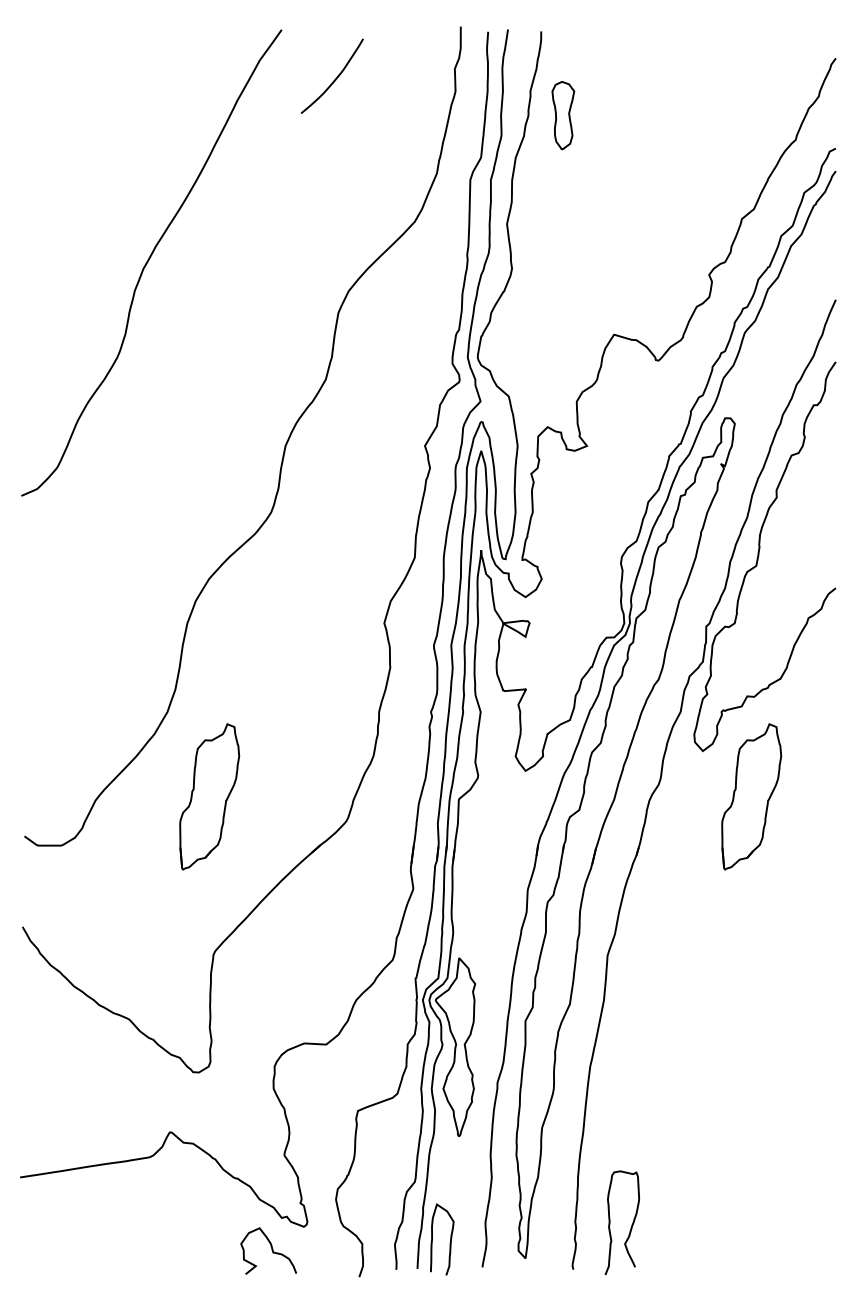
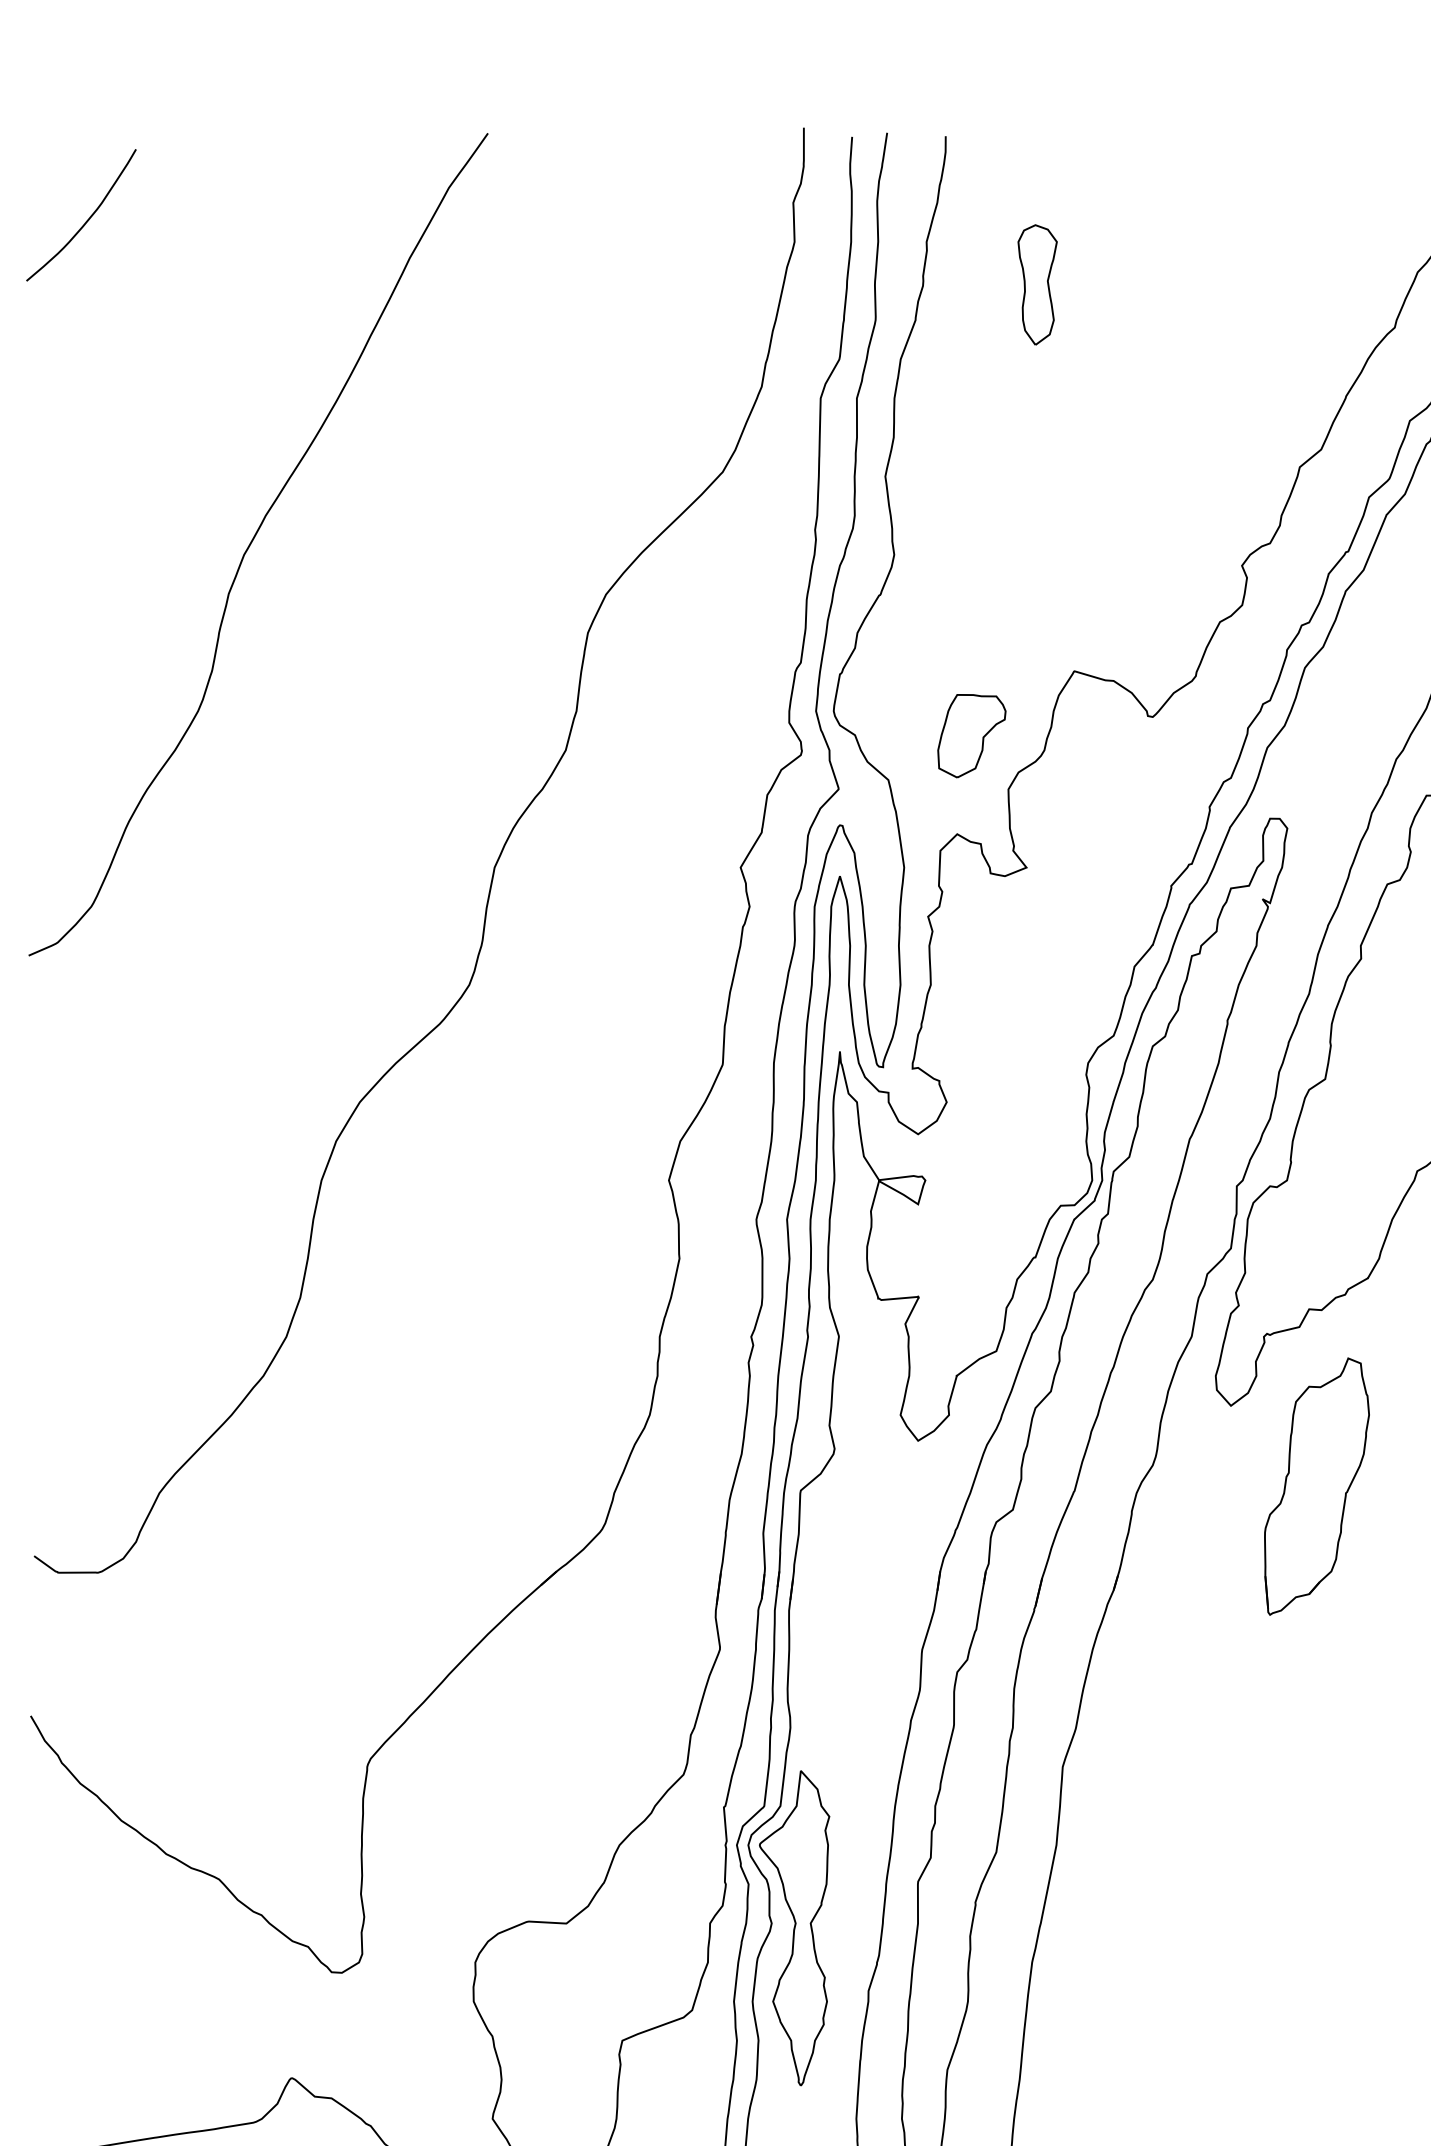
curve: (335, 78) -> (87, 219), moved
part: (563, 115) -> (1037, 284), moved
part: (556, 371) -> (972, 736), added
part: (209, 796) -> (360, 1485), removed

